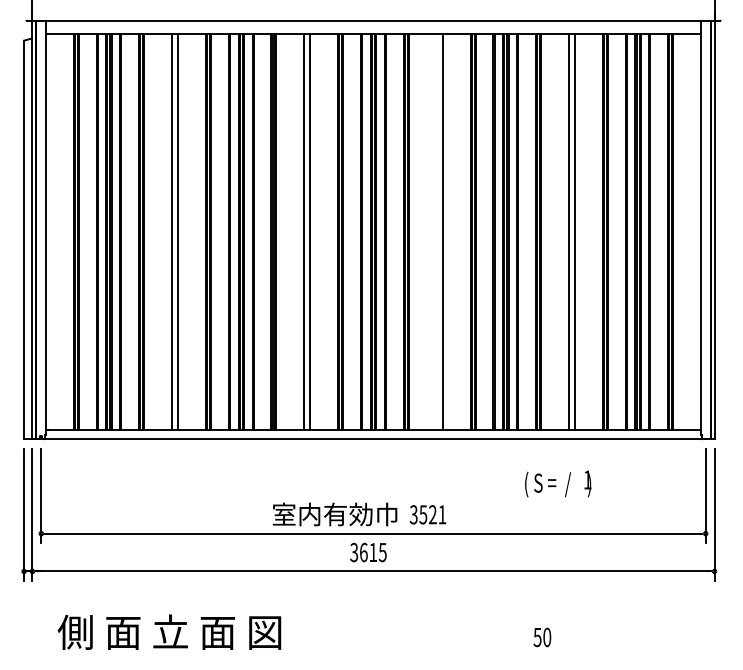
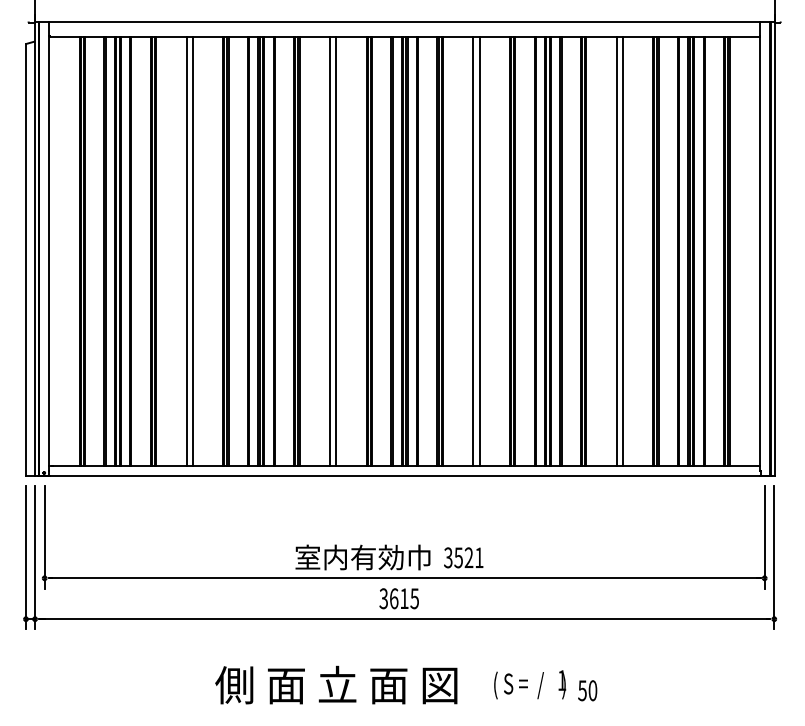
line: (436, 231) -> (472, 250), added
text: (558, 483) -> (530, 684), moved
text: (169, 631) -> (336, 684), moved

